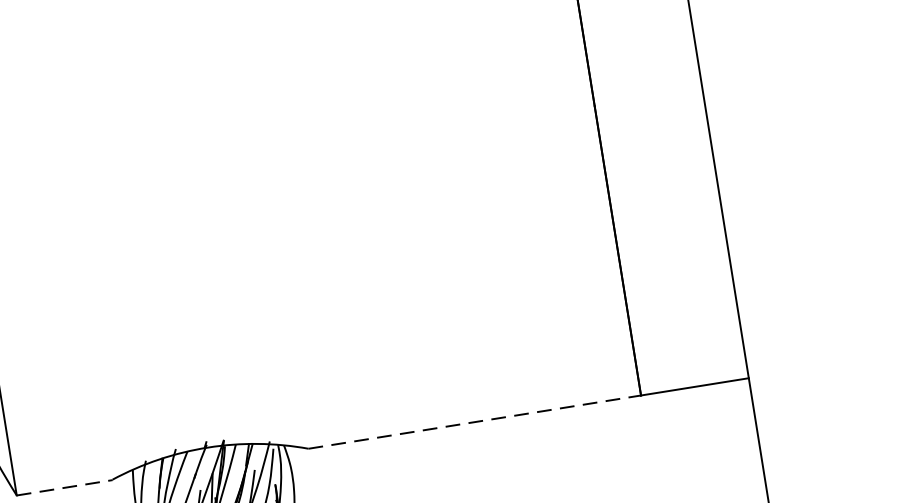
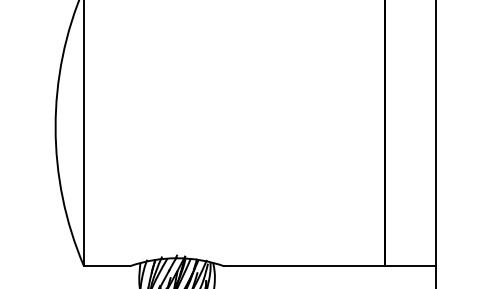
line: (476, 422) -> (305, 266), dashed -> solid
line: (65, 487) -> (107, 266), dashed -> solid

